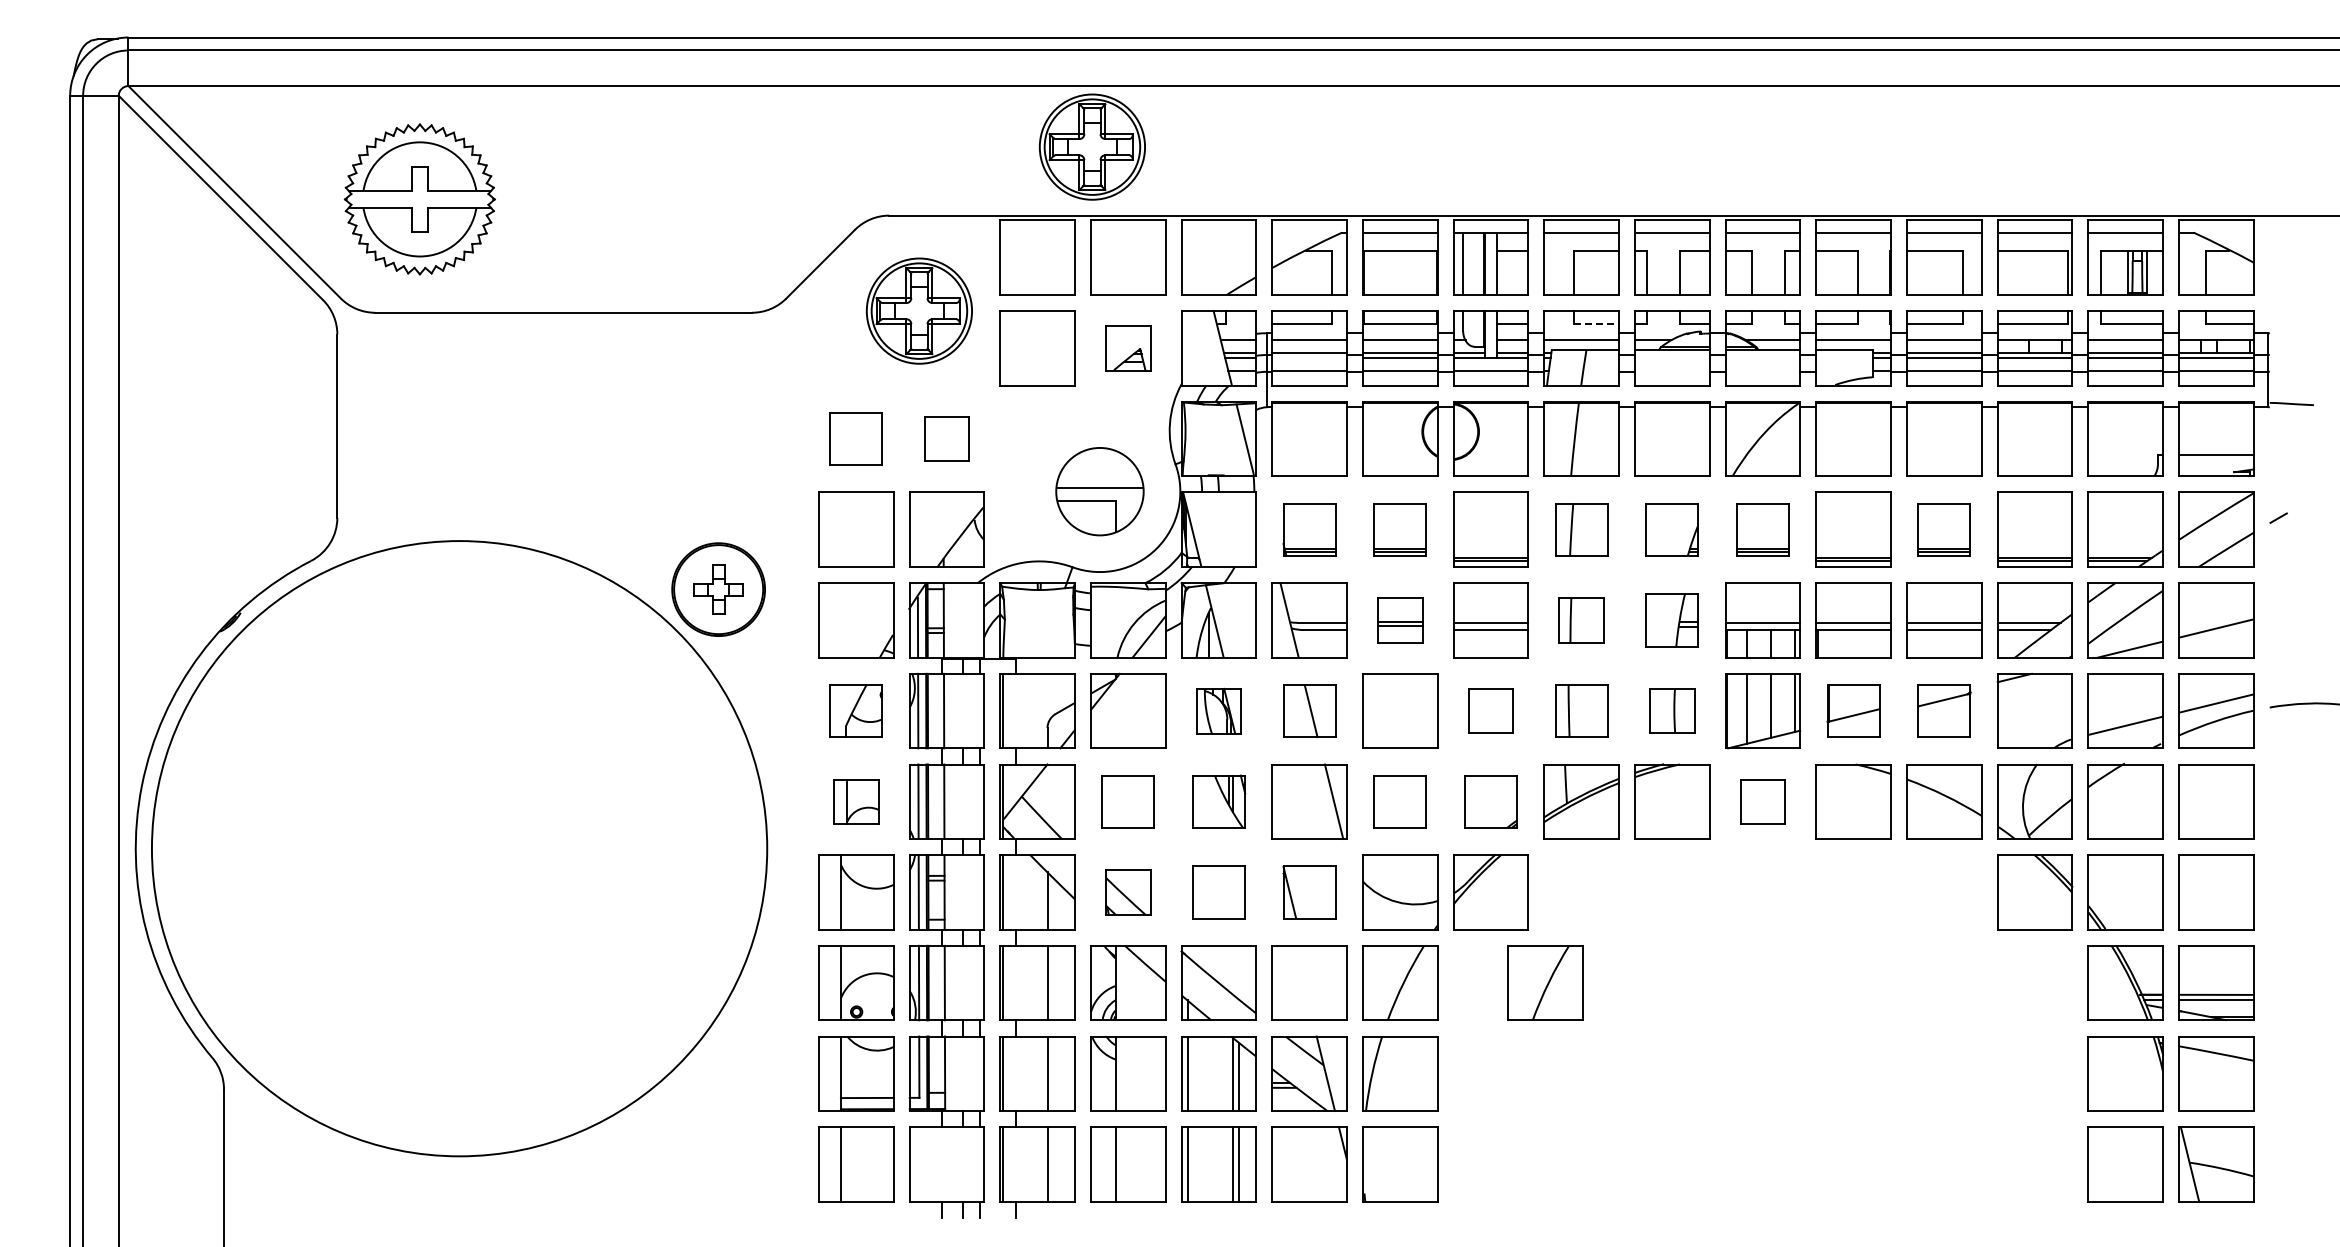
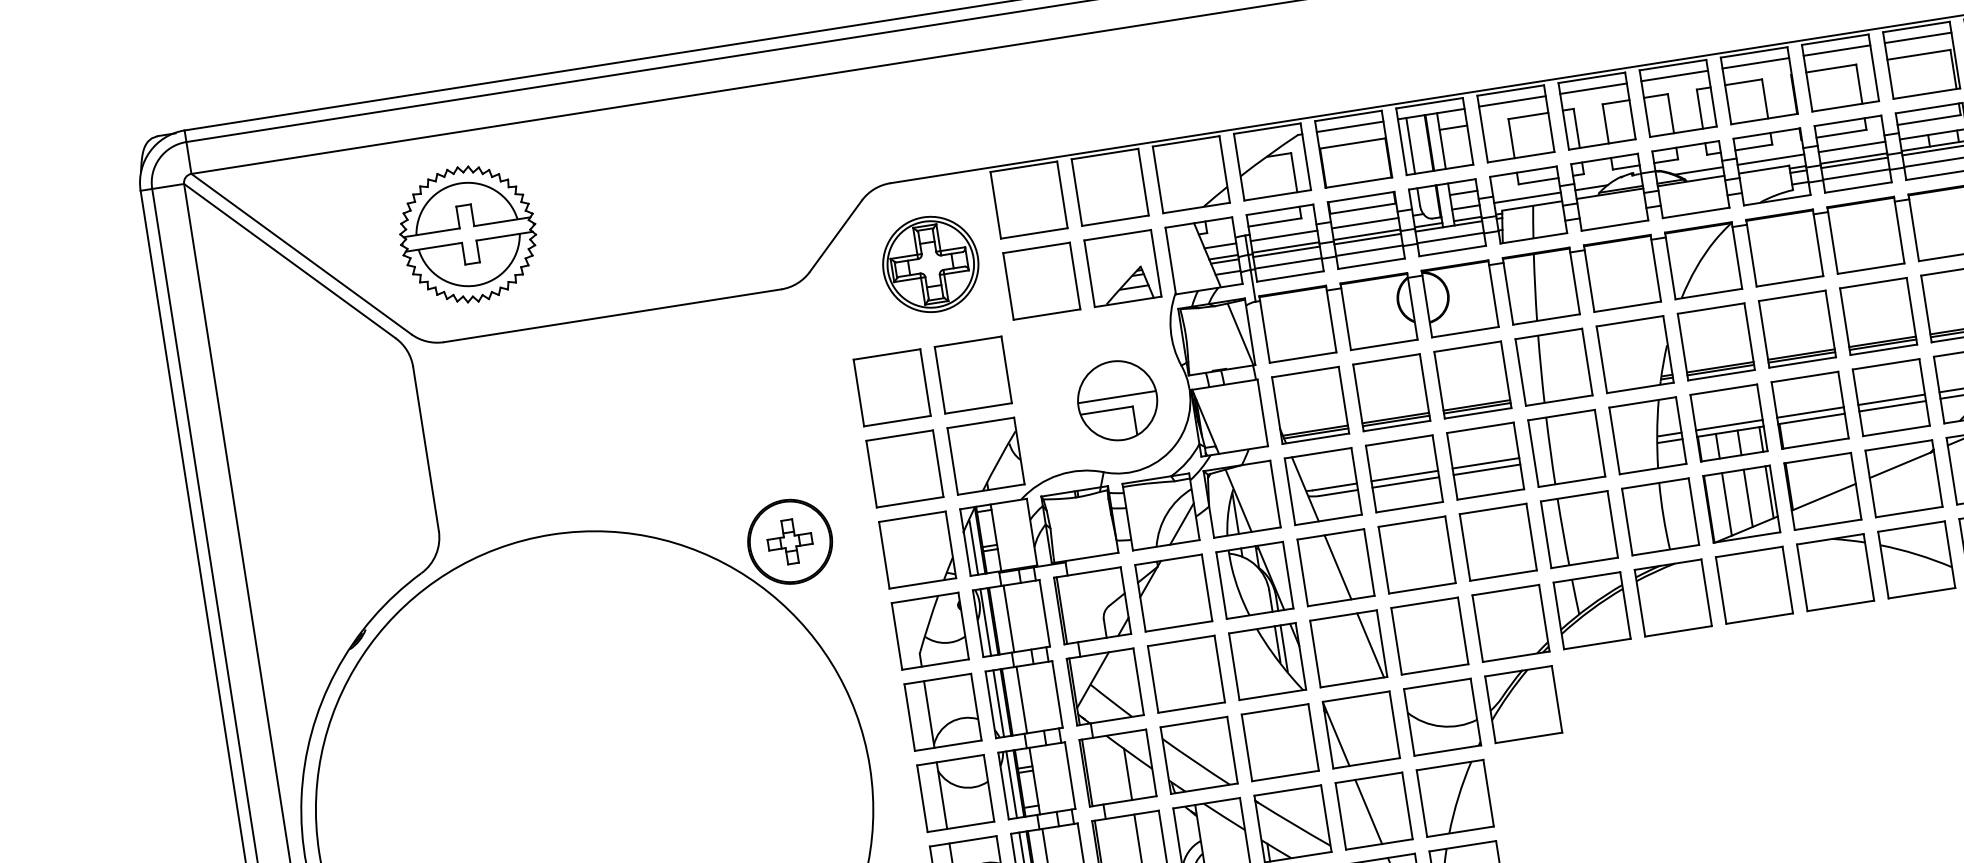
part: (1091, 146) -> (1061, 93), removed
line: (1597, 324) -> (1539, 181), dashed -> solid
part: (1128, 348) -> (1123, 268), size x1.67
line: (1309, 358) -> (1286, 252), added
part: (856, 438) -> (892, 387), size x1.43
part: (946, 438) -> (972, 374), size x1.67
part: (1309, 529) -> (1310, 405), size x1.43
part: (1400, 529) -> (1391, 392), size x1.43
part: (1581, 529) -> (1553, 367), size x1.43
part: (1672, 529) -> (1635, 354), size x1.43
part: (1762, 529) -> (1715, 341), size x1.43
part: (1944, 529) -> (1878, 316), size x1.43
part: (1400, 620) -> (1404, 473), size x1.67
part: (1581, 620) -> (1566, 448), size x1.67
part: (1672, 620) -> (1648, 435), size x1.43
part: (856, 710) -> (930, 630), size x1.43
part: (1309, 710) -> (1335, 567), size x1.43
part: (1490, 710) -> (1497, 541), size x1.67
part: (1581, 710) -> (1579, 529), size x1.43
part: (1672, 710) -> (1660, 516), size x1.67
part: (1853, 710) -> (1822, 490), size x1.43
part: (1944, 710) -> (1904, 478), size x1.43
part: (1218, 711) -> (1254, 580), size x1.67
part: (856, 801) -> (943, 712), size x1.67
part: (1128, 801) -> (1186, 674), size x1.43
part: (1219, 801) -> (1268, 661), size x1.43
part: (1400, 801) -> (1430, 635), size x1.43
part: (1490, 801) -> (1510, 623), size x1.43
part: (1762, 801) -> (1753, 585), size x1.67
part: (1128, 892) -> (1199, 755), size x1.67
part: (1218, 892) -> (1279, 742), size x1.43
part: (1309, 892) -> (1361, 730), size x1.43
line: (1303, 982) -> (1368, 811), added
part: (1545, 982) -> (1585, 777), removed

